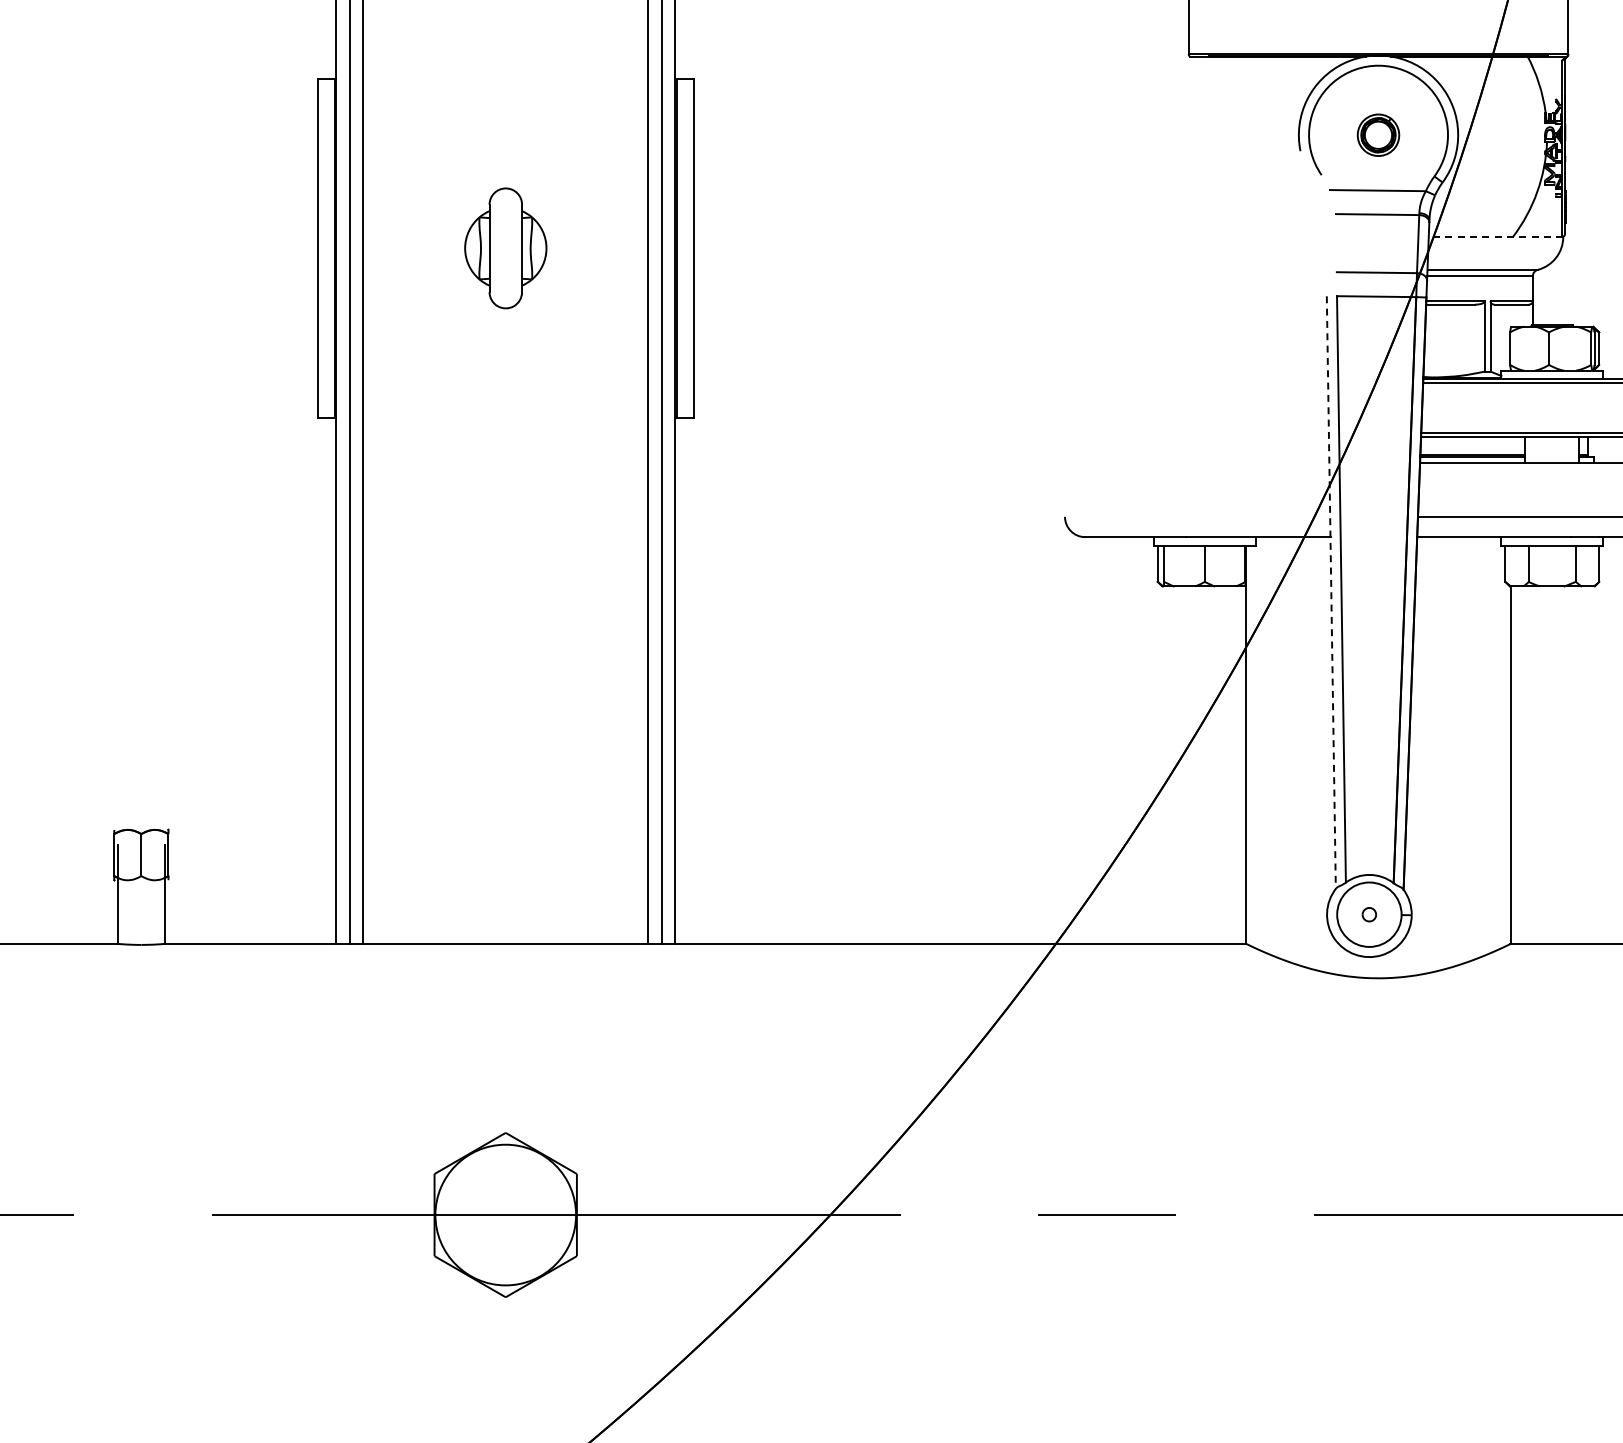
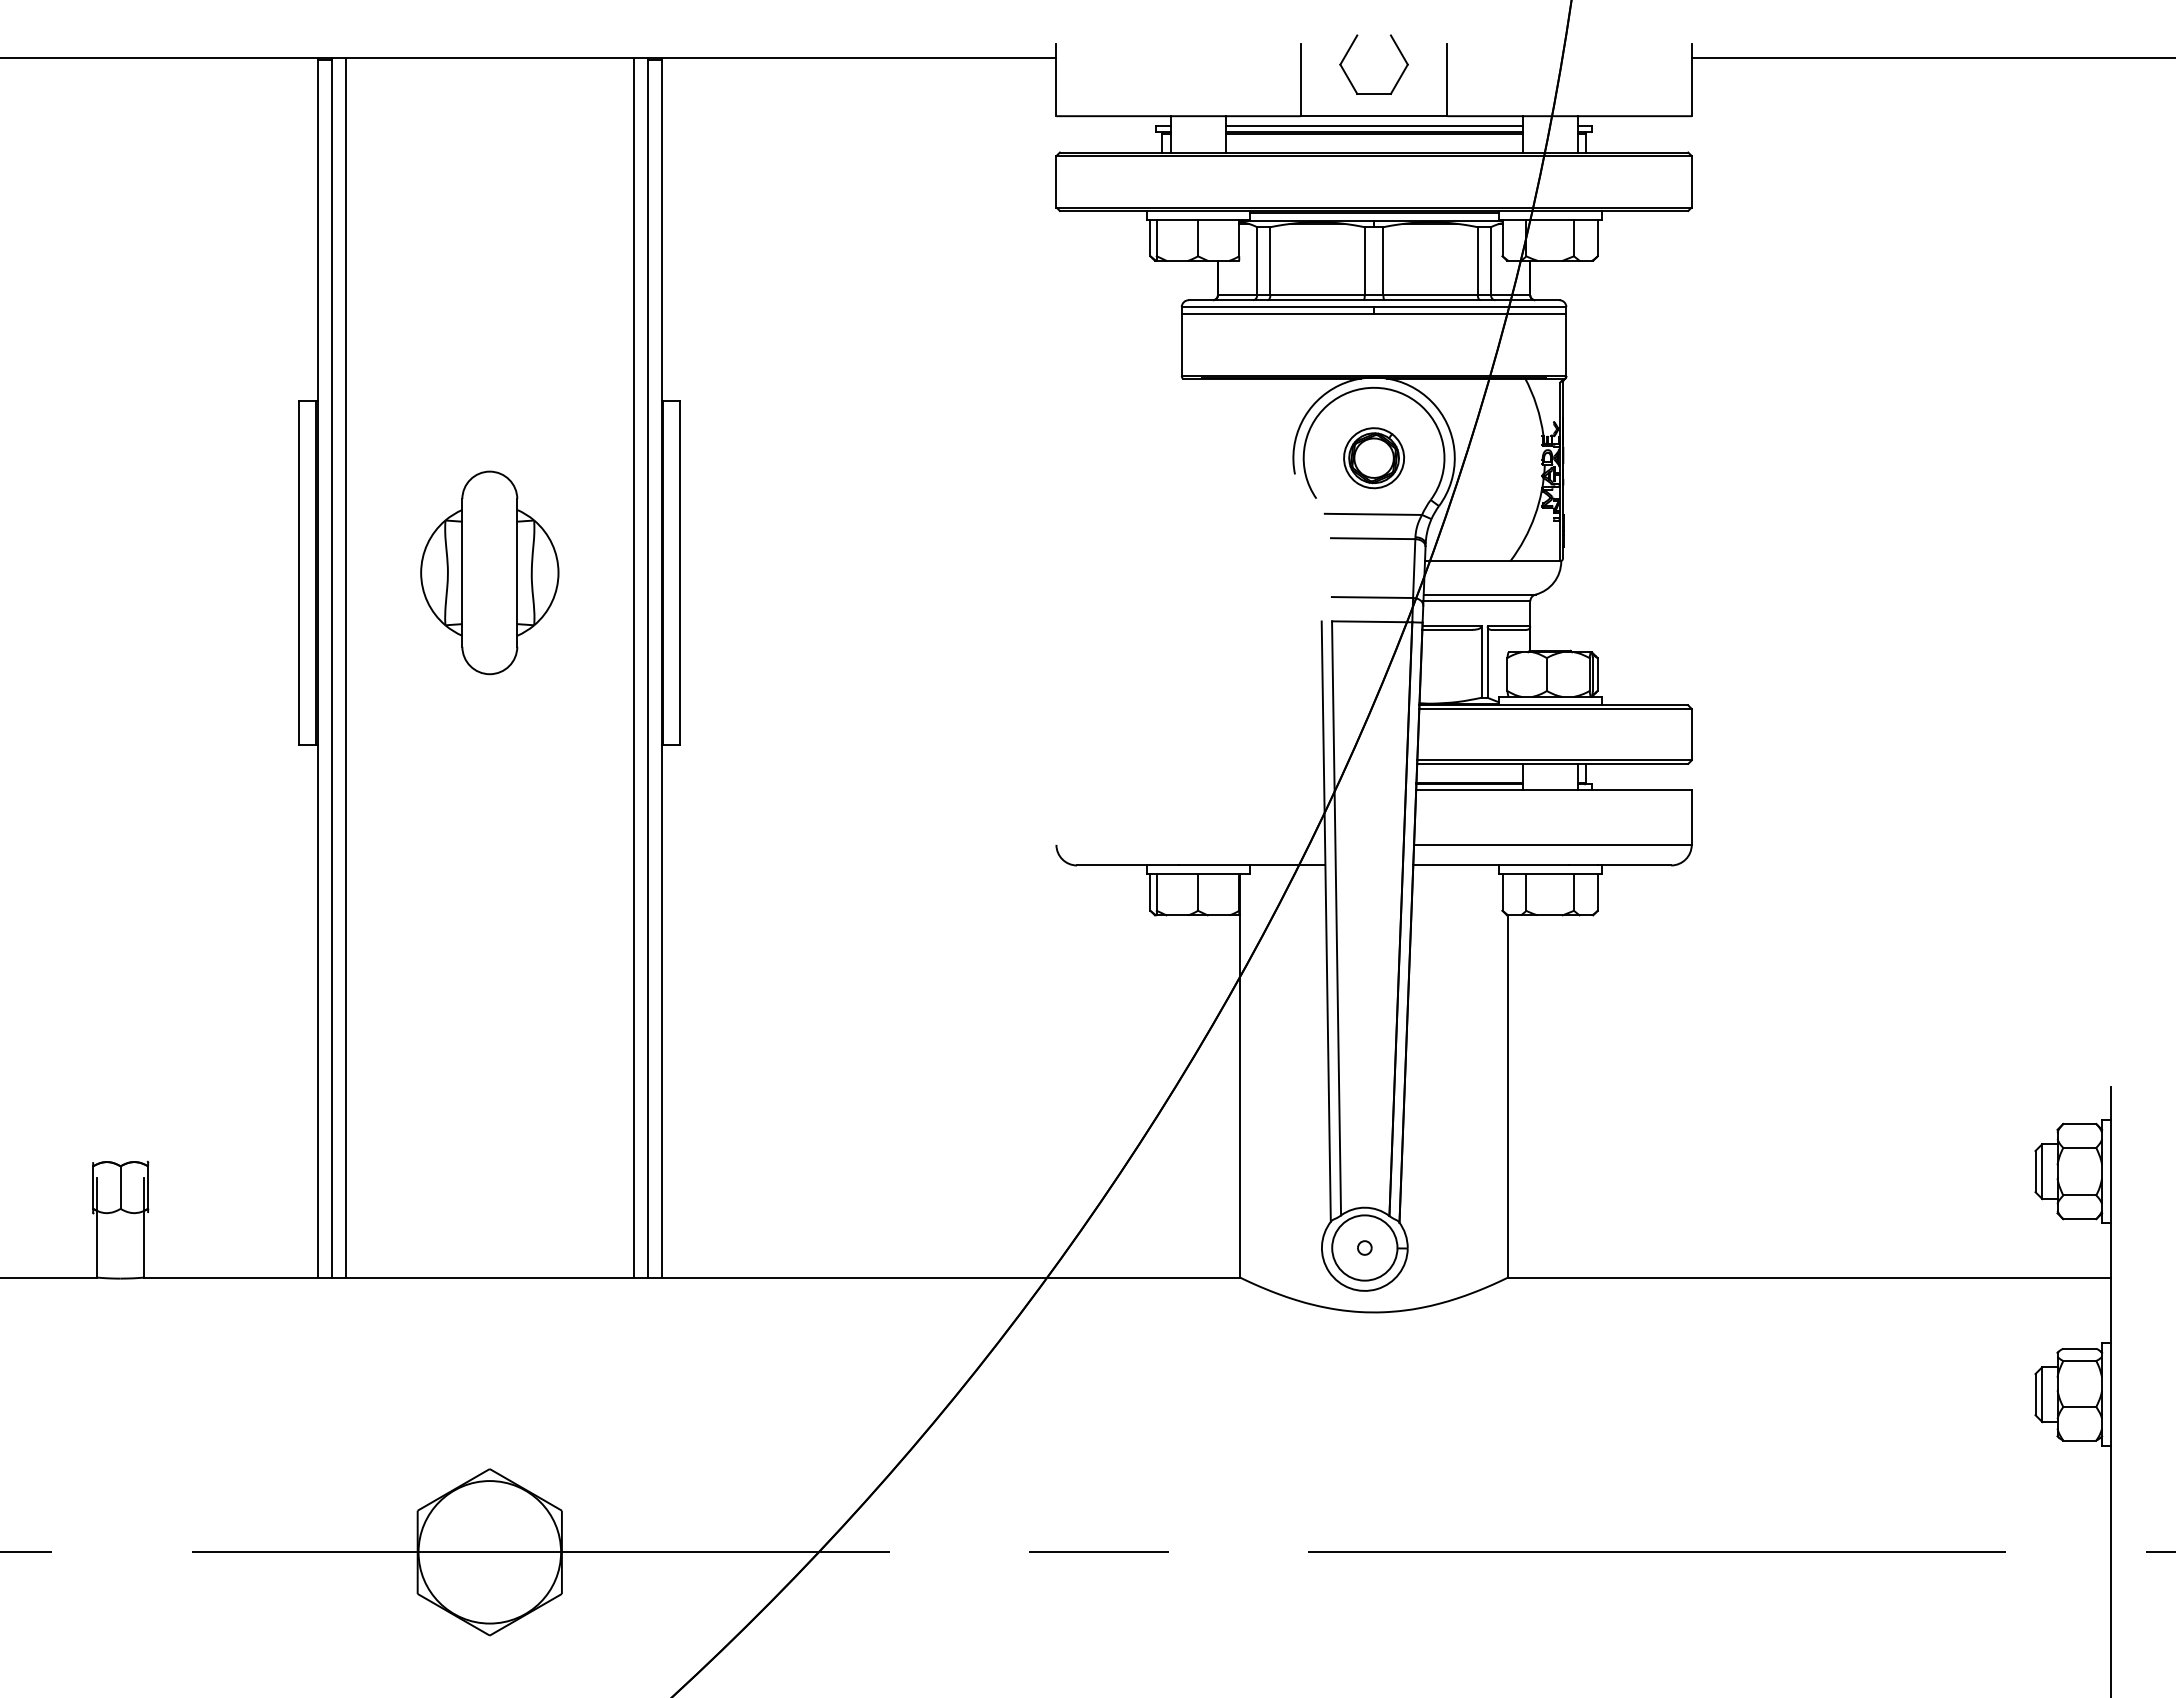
part: (1377, 135) -> (1373, 458), size x1.43
line: (1495, 237) -> (1492, 561), dashed -> solid
part: (505, 247) -> (489, 572), size x1.67
line: (1331, 593) -> (1326, 922), dashed -> solid

